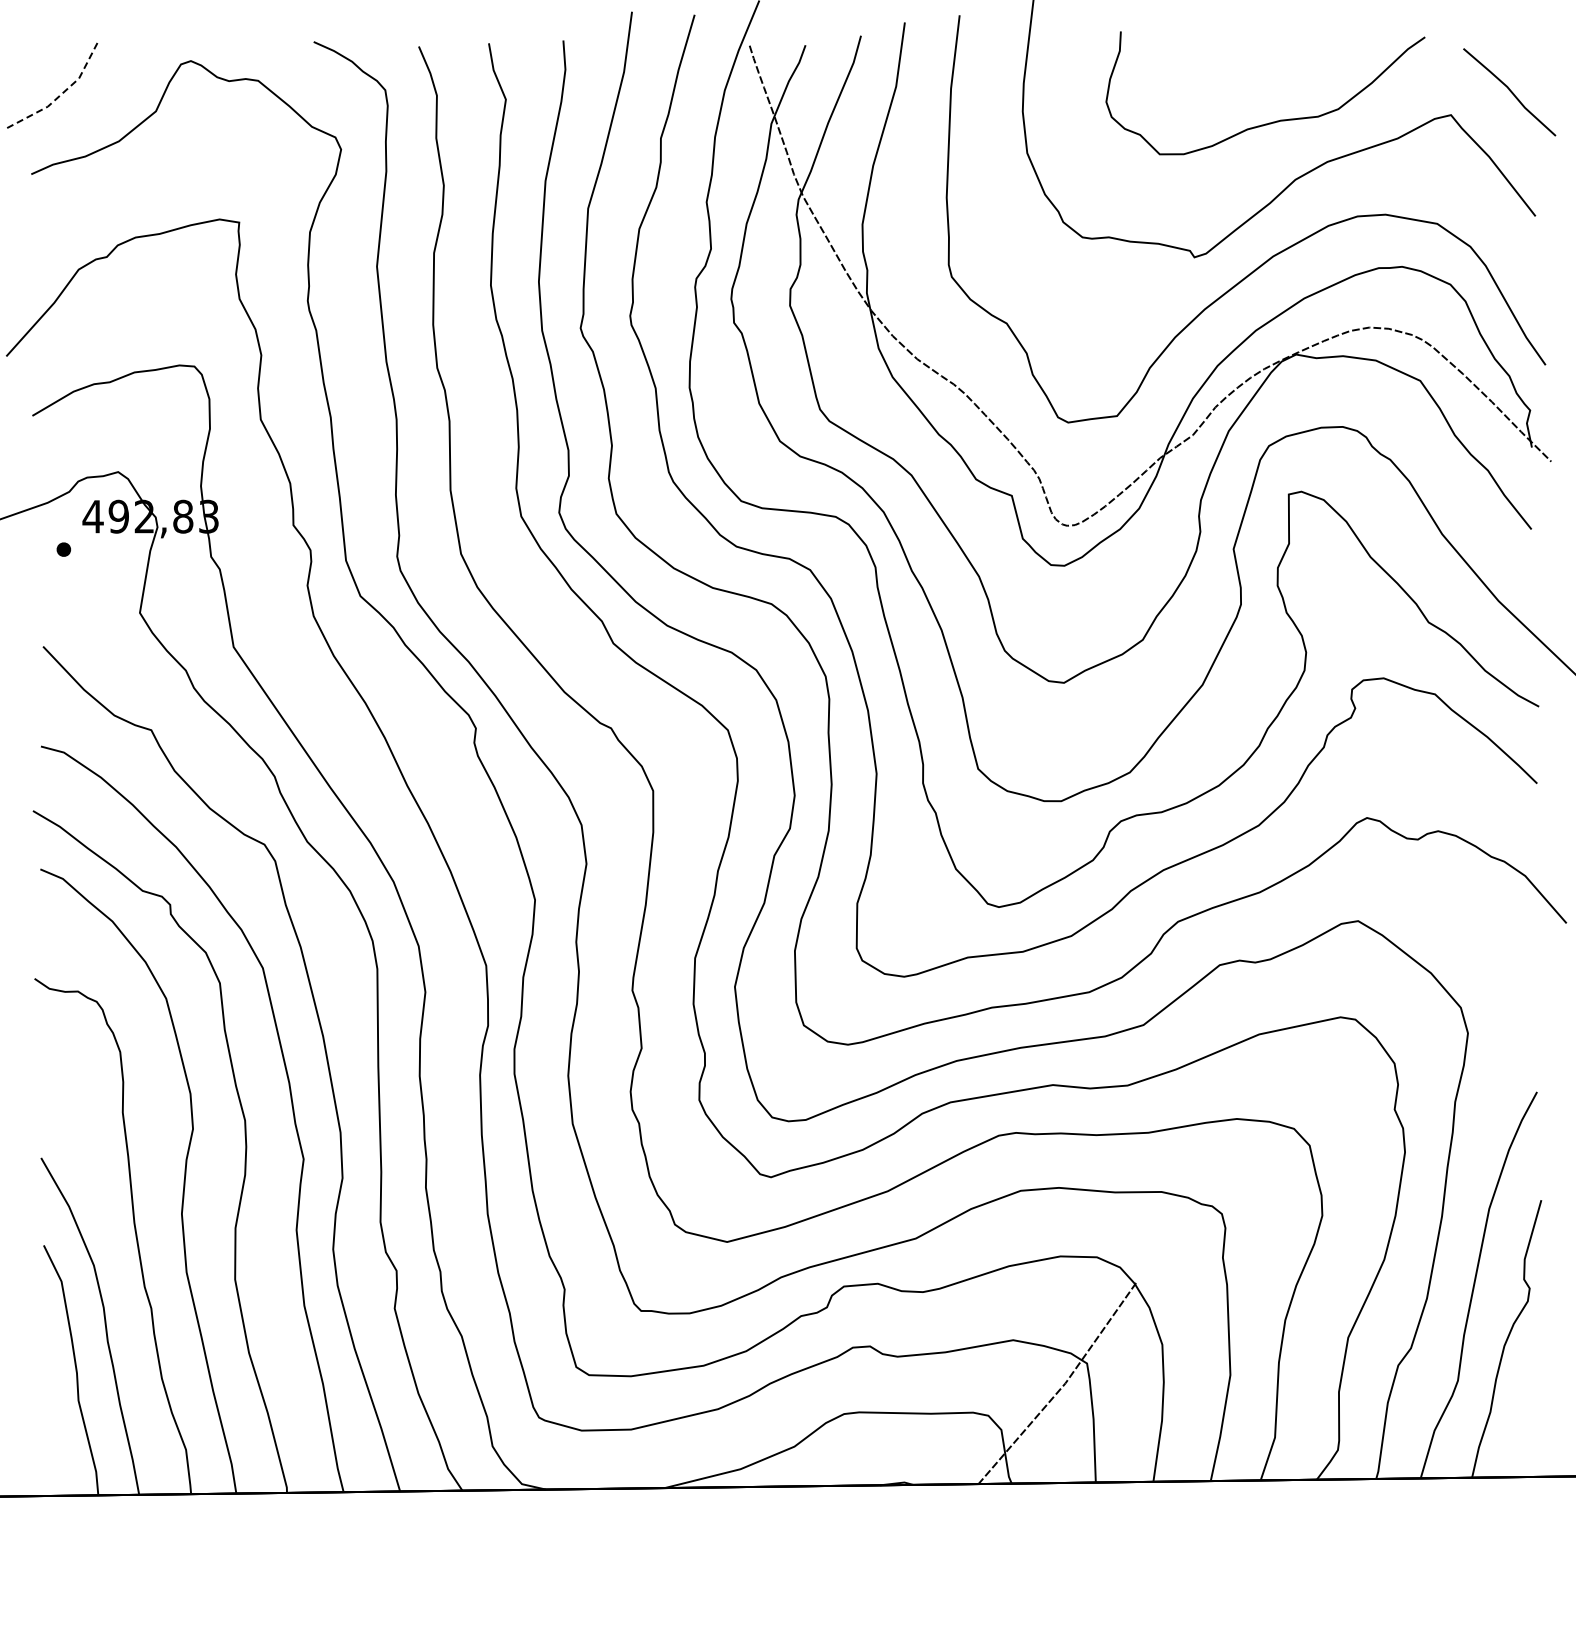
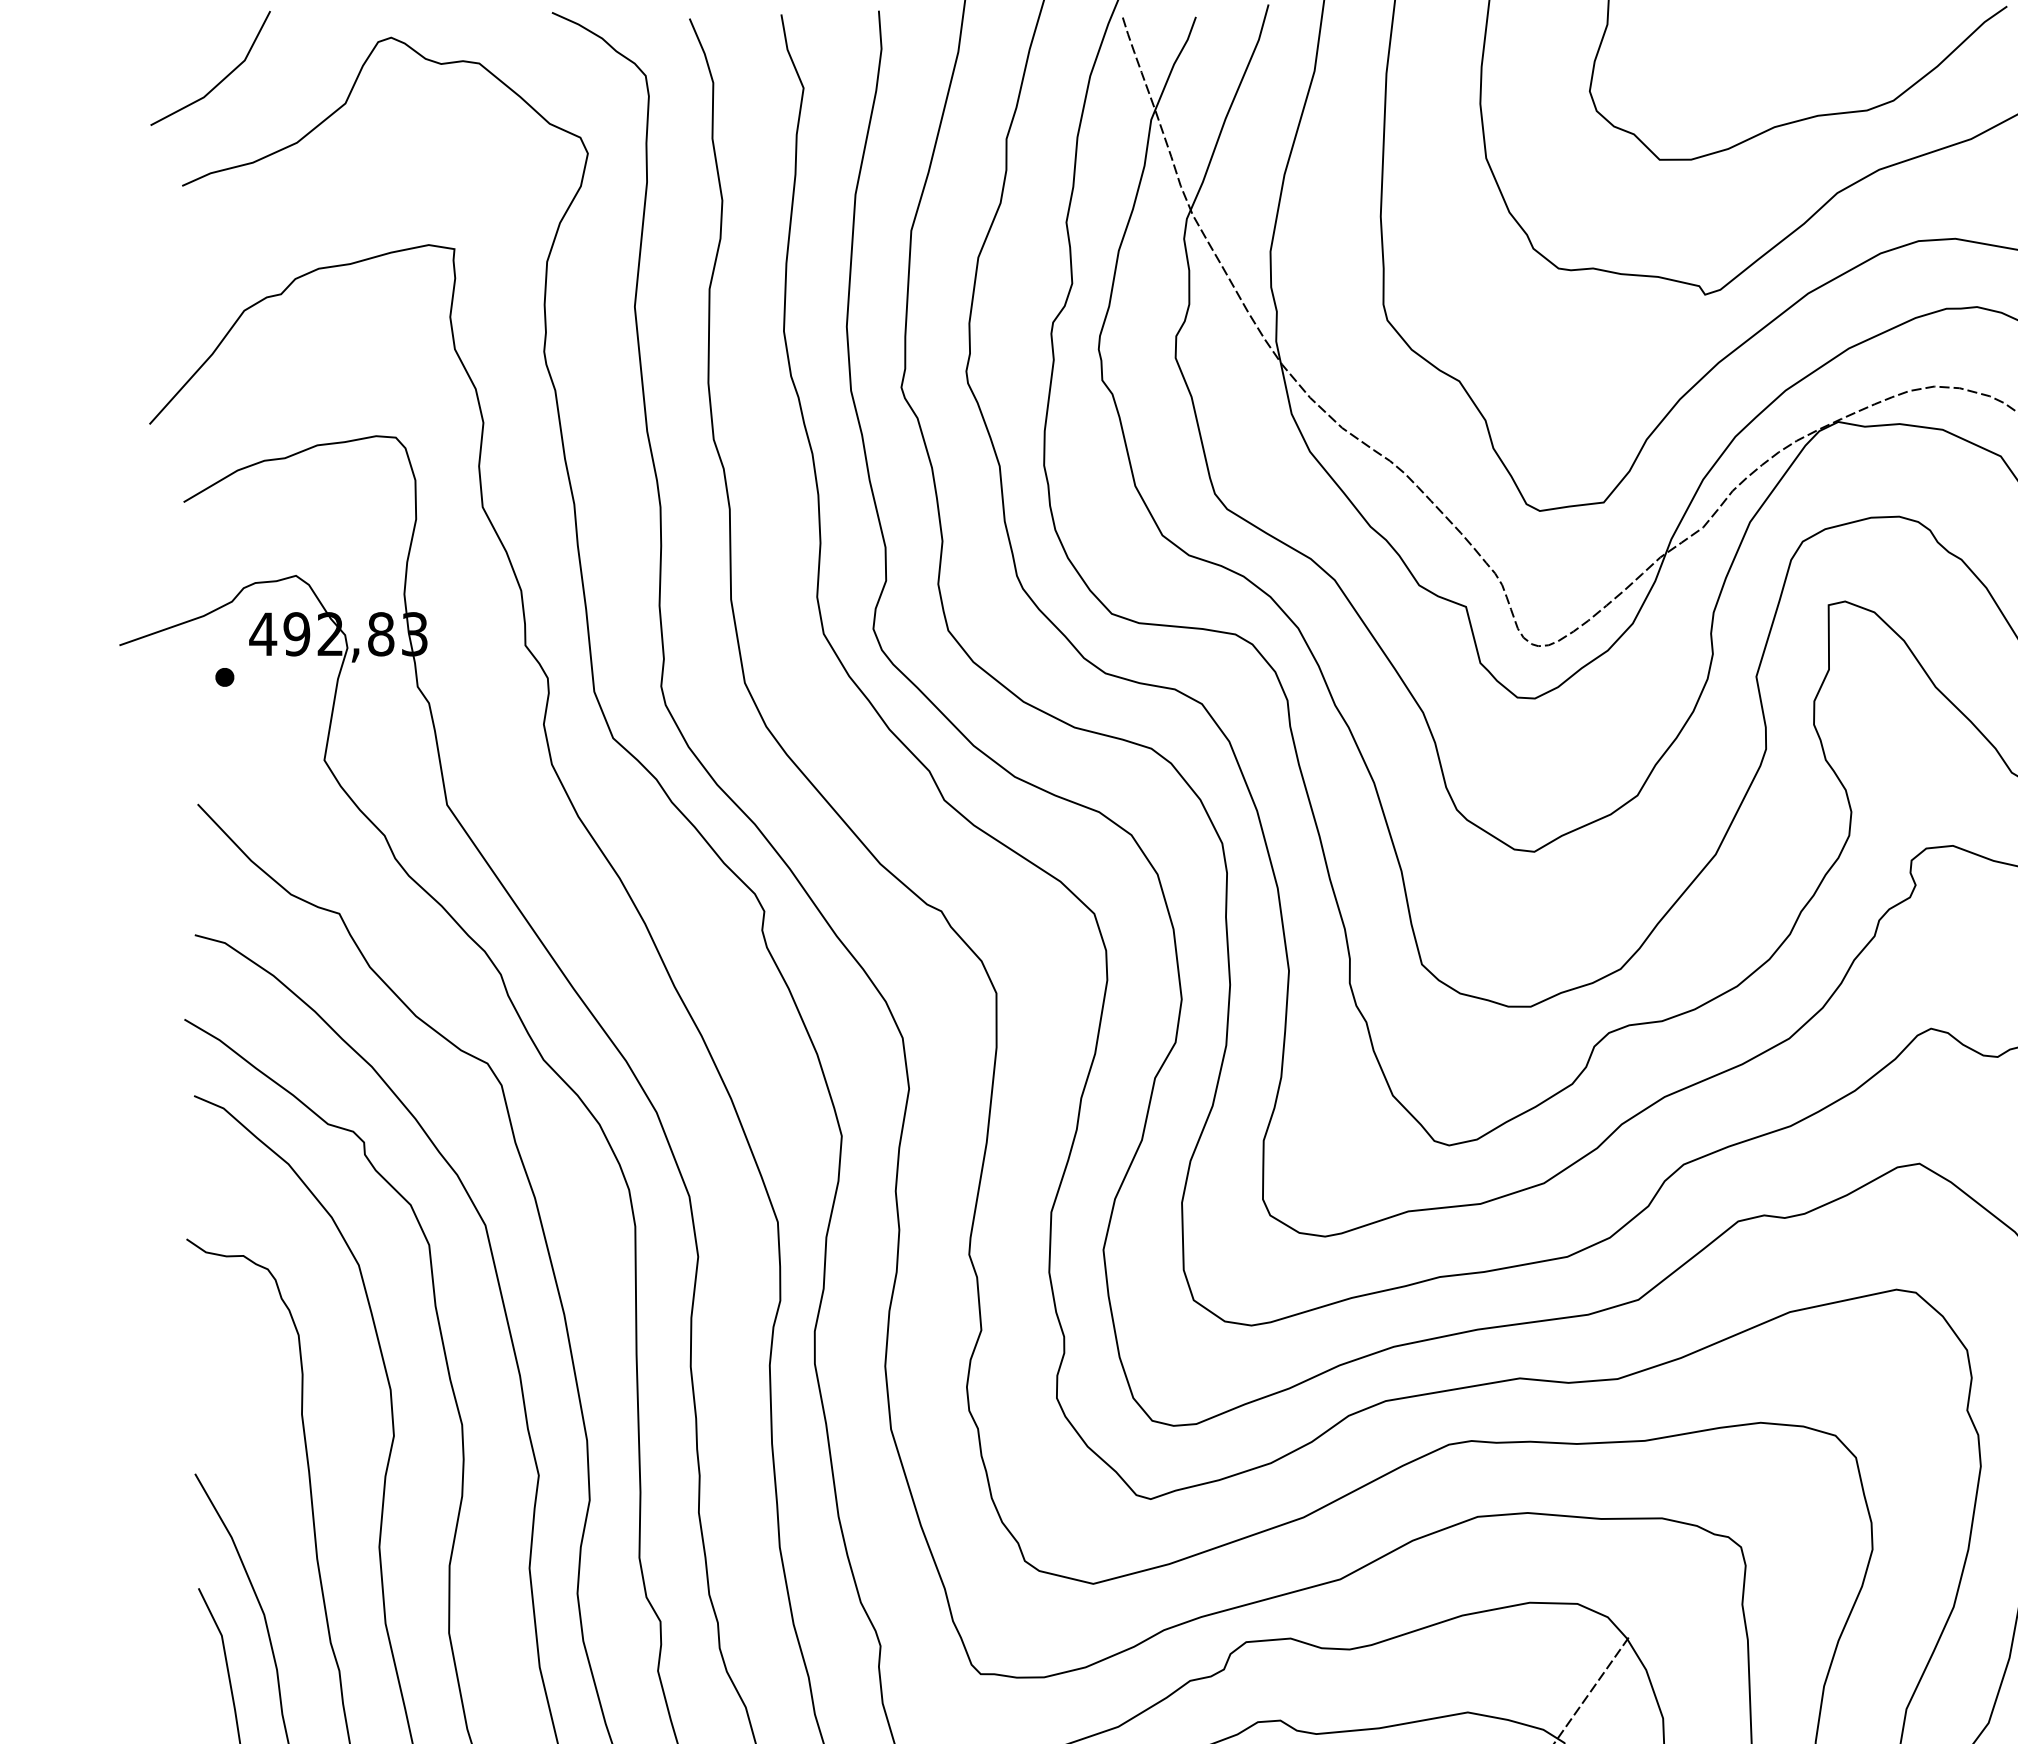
line: (62, 93) -> (223, 80), dashed -> solid

